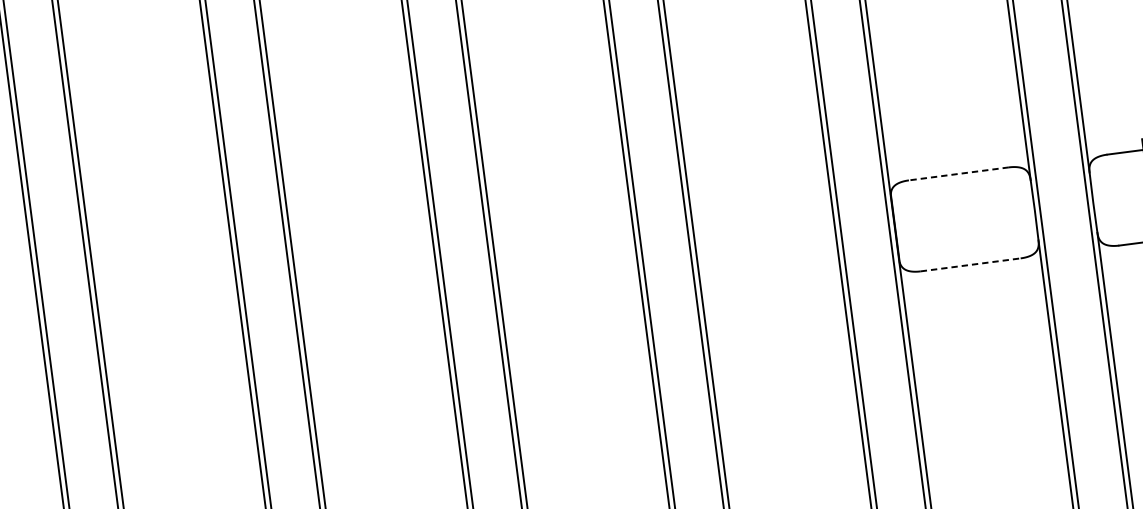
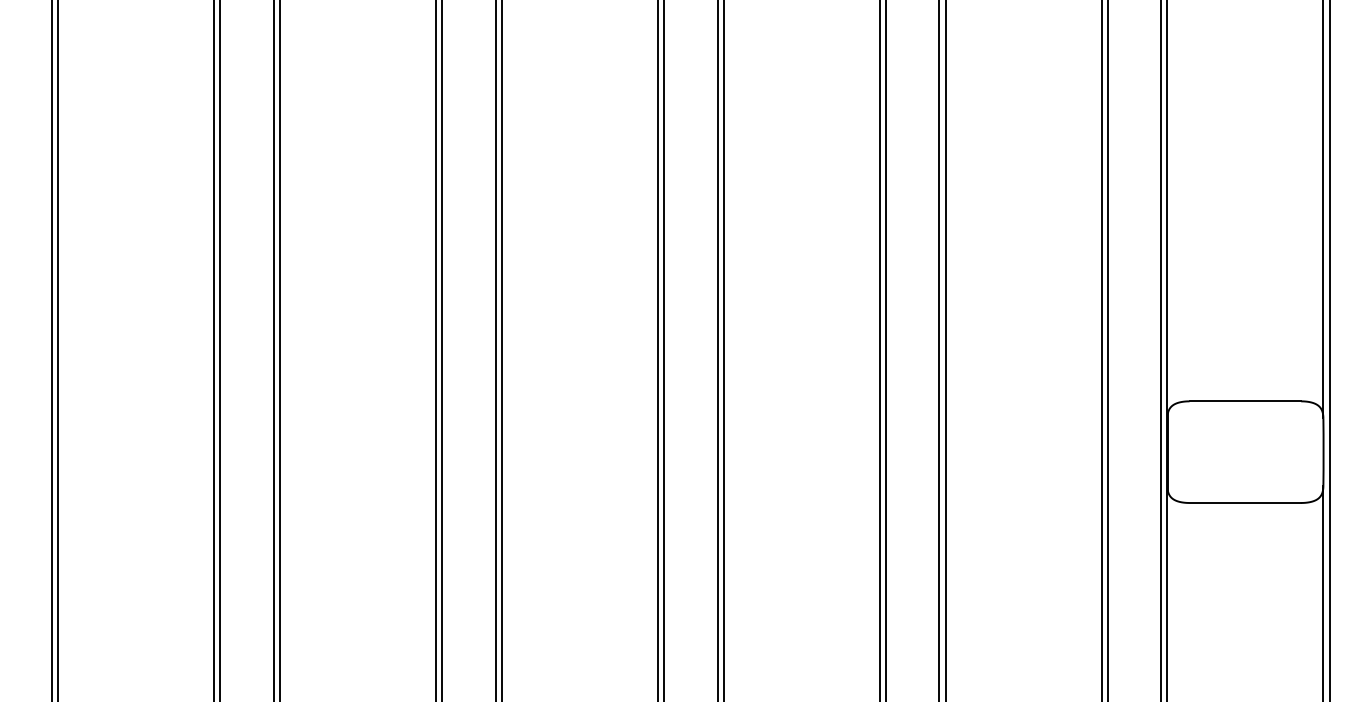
line: (958, 174) -> (1245, 401), dashed -> solid
line: (970, 264) -> (1245, 502), dashed -> solid

